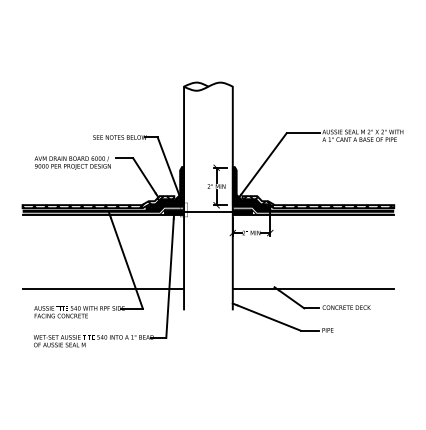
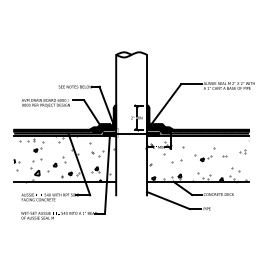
hatch: (102, 250) -> (64, 158), added
hatch: (315, 255) -> (199, 161), added

